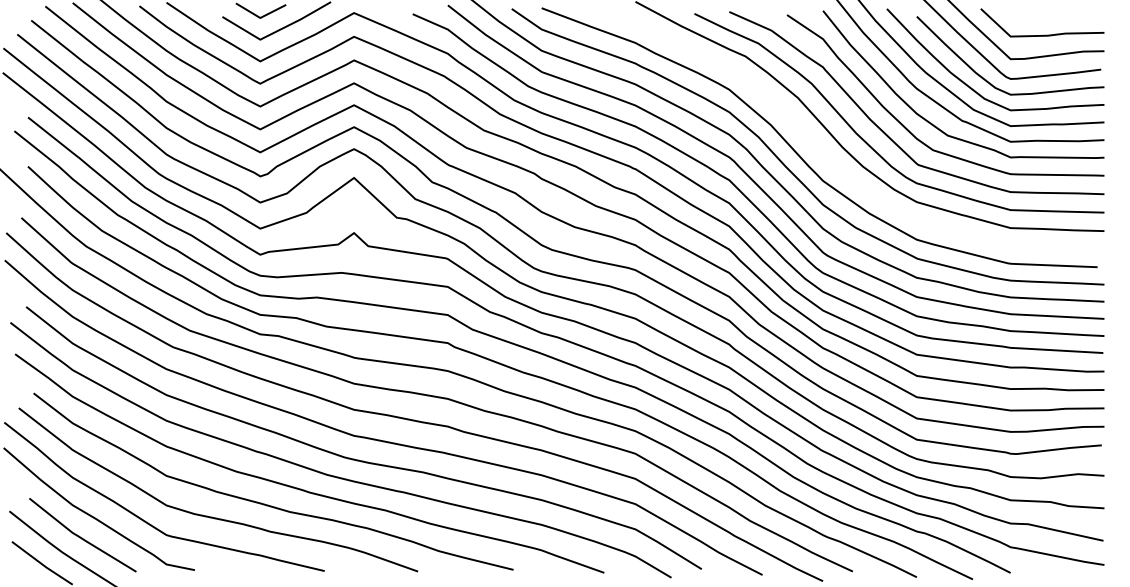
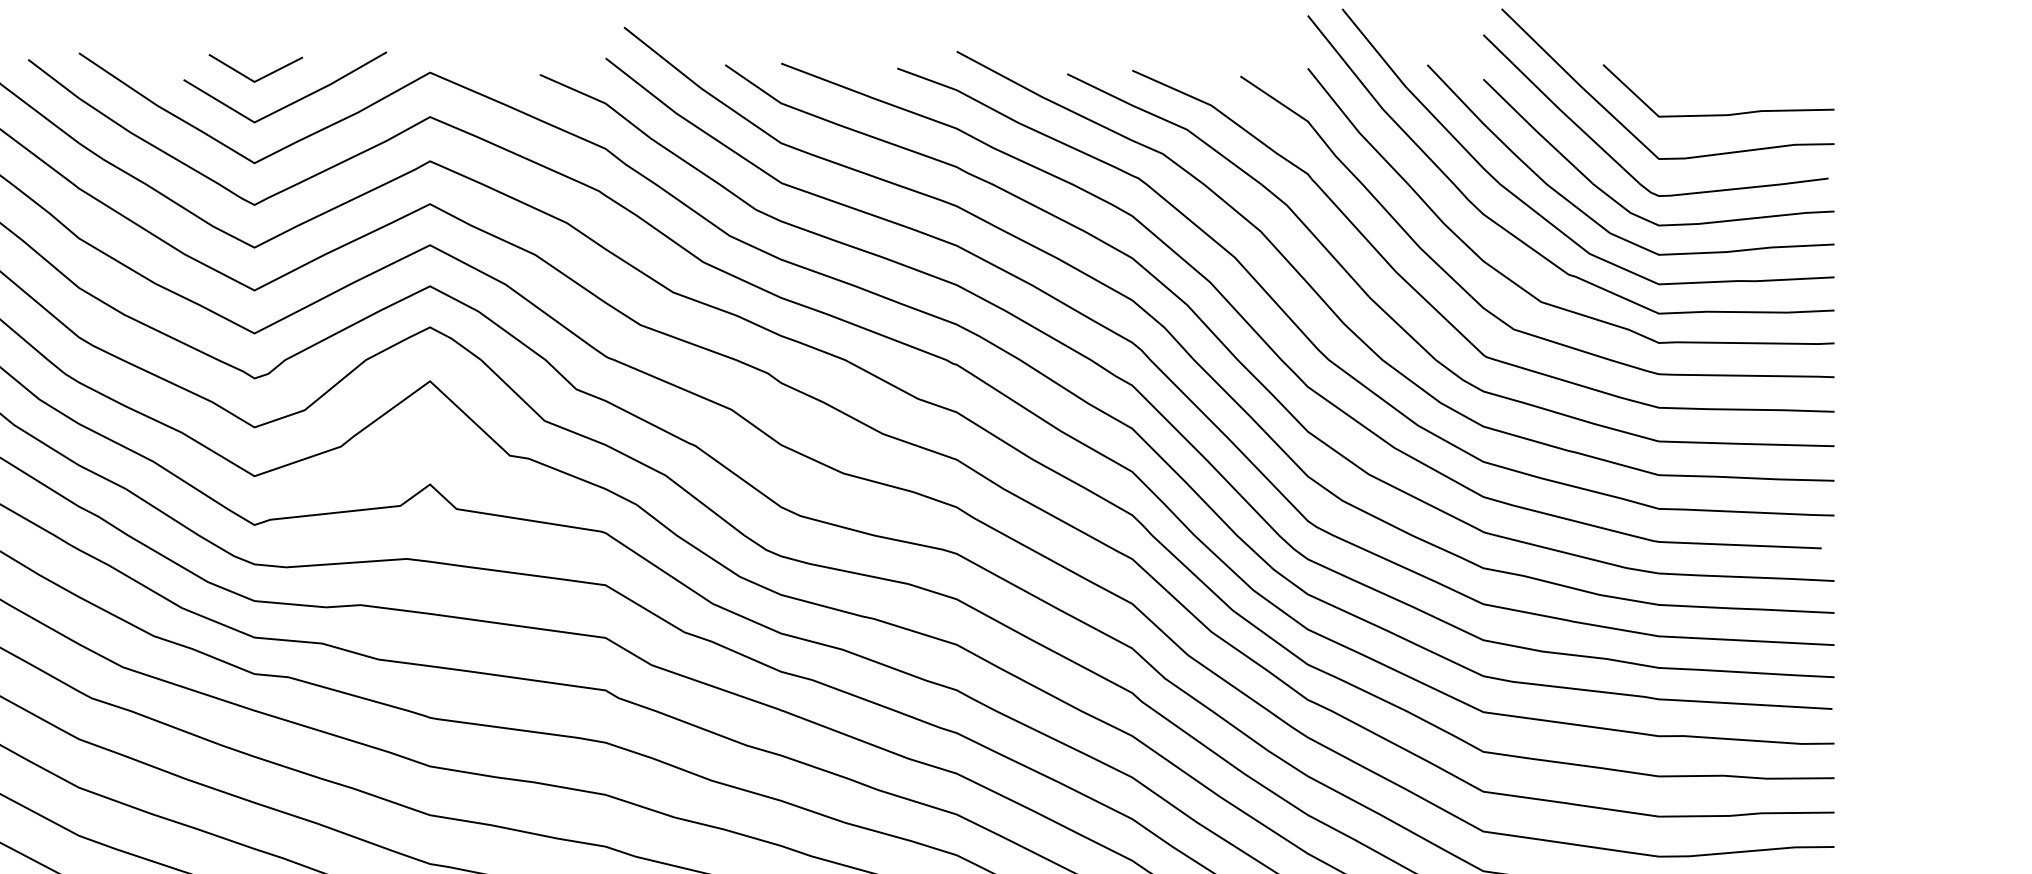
curve: (823, 153) -> (1308, 335), added

